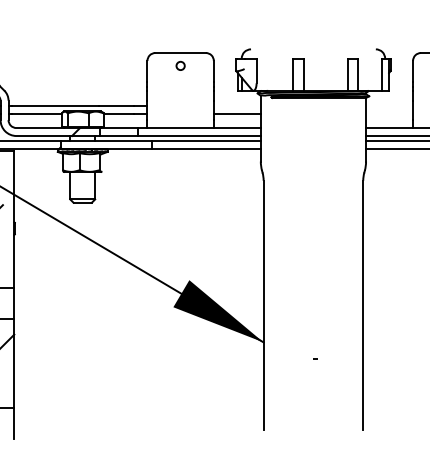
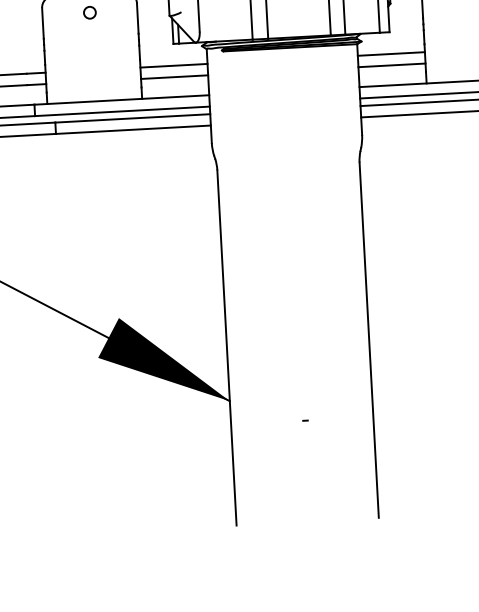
line: (236, 106) -> (172, 66), added
line: (389, 106) -> (391, 54), added
line: (389, 114) -> (391, 65), added

